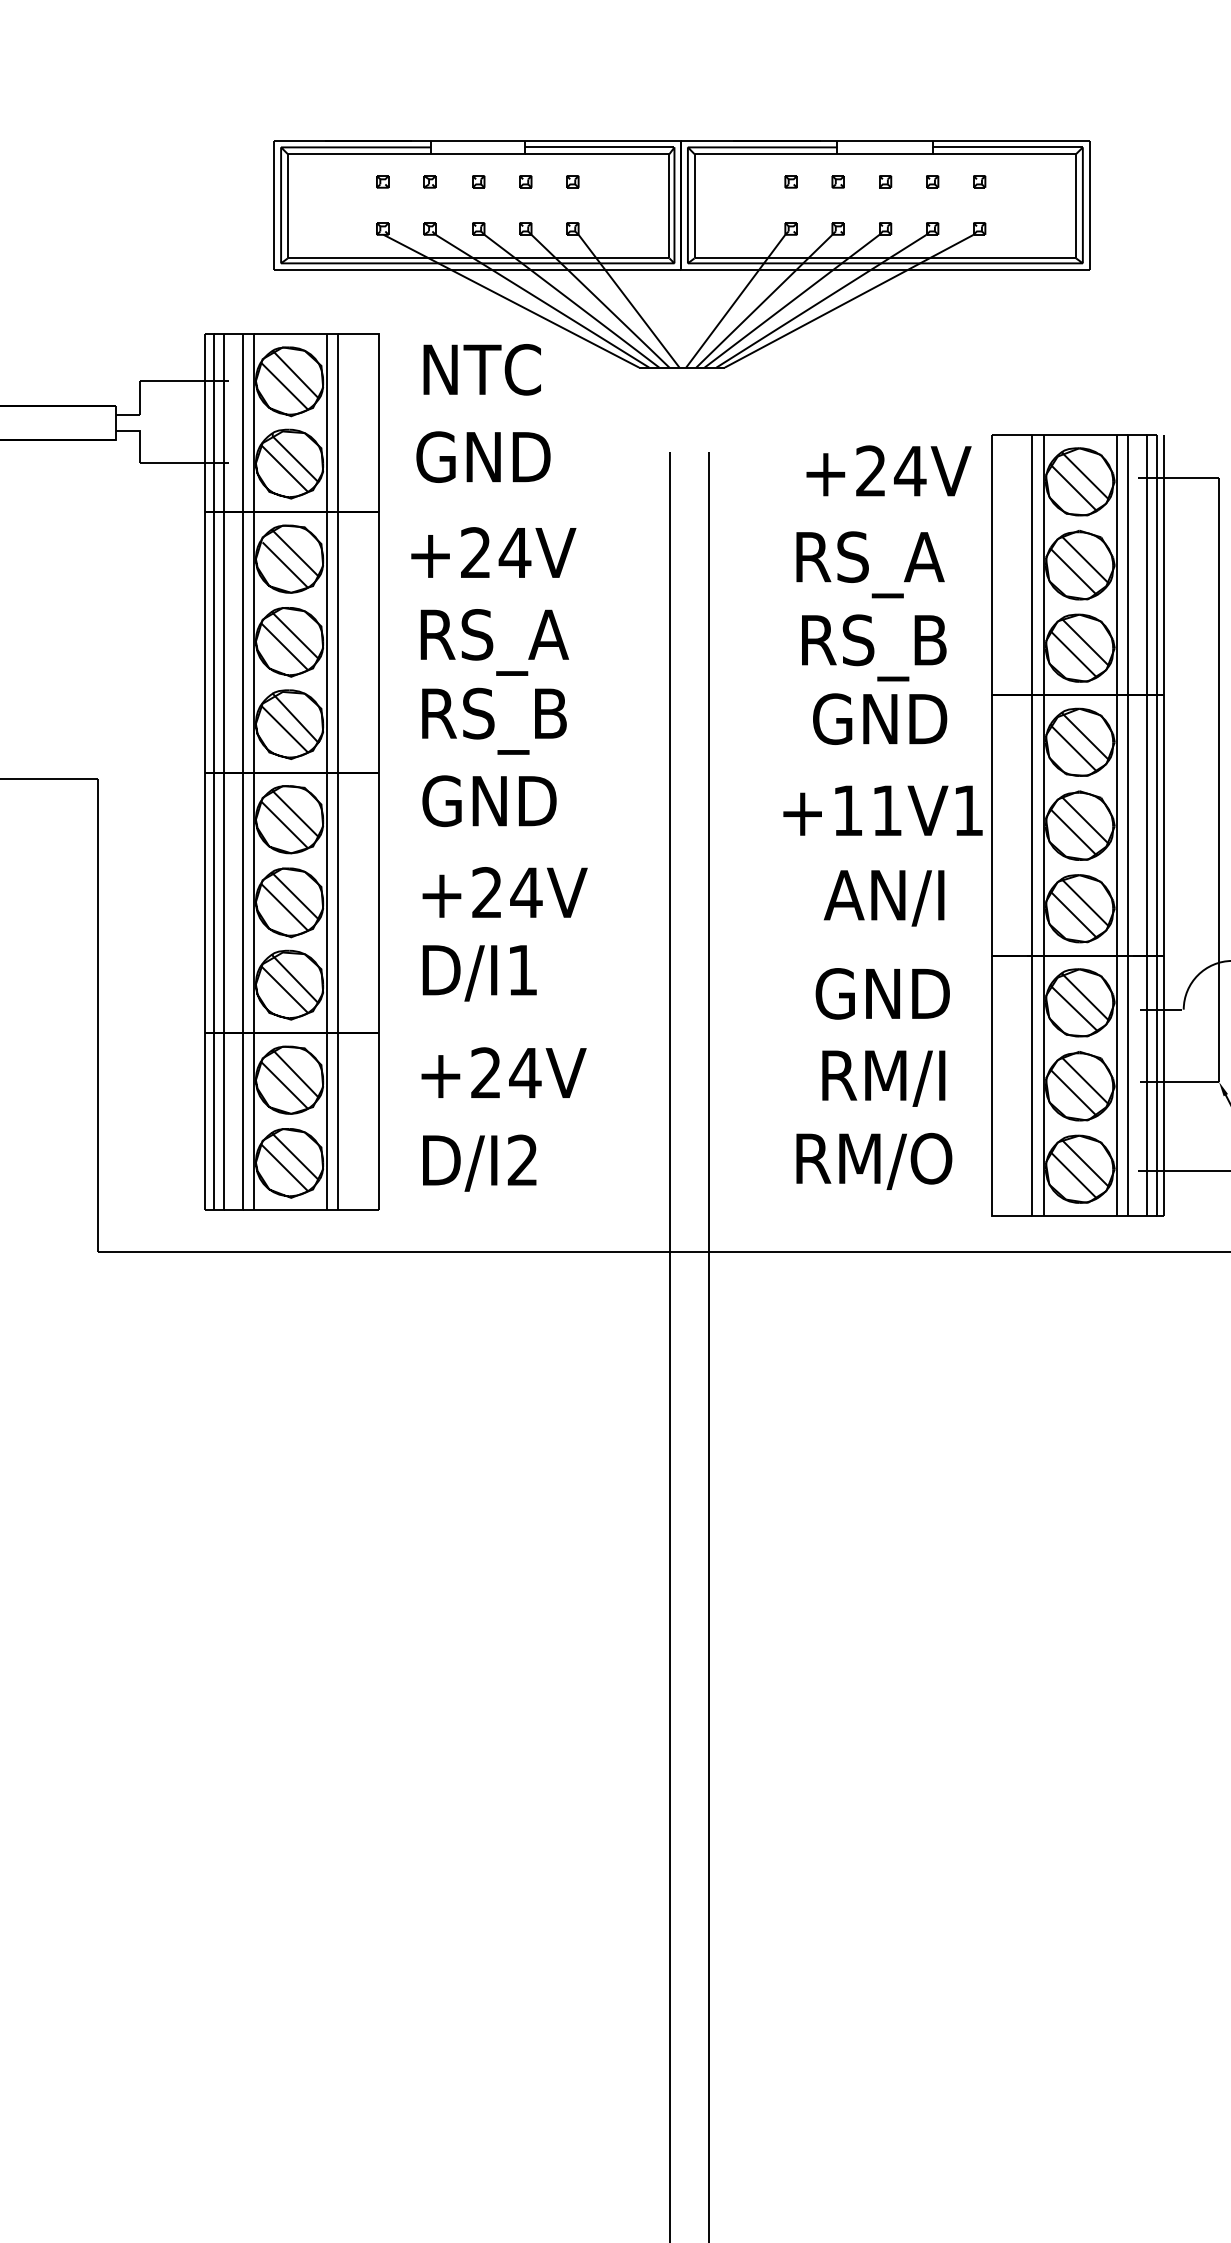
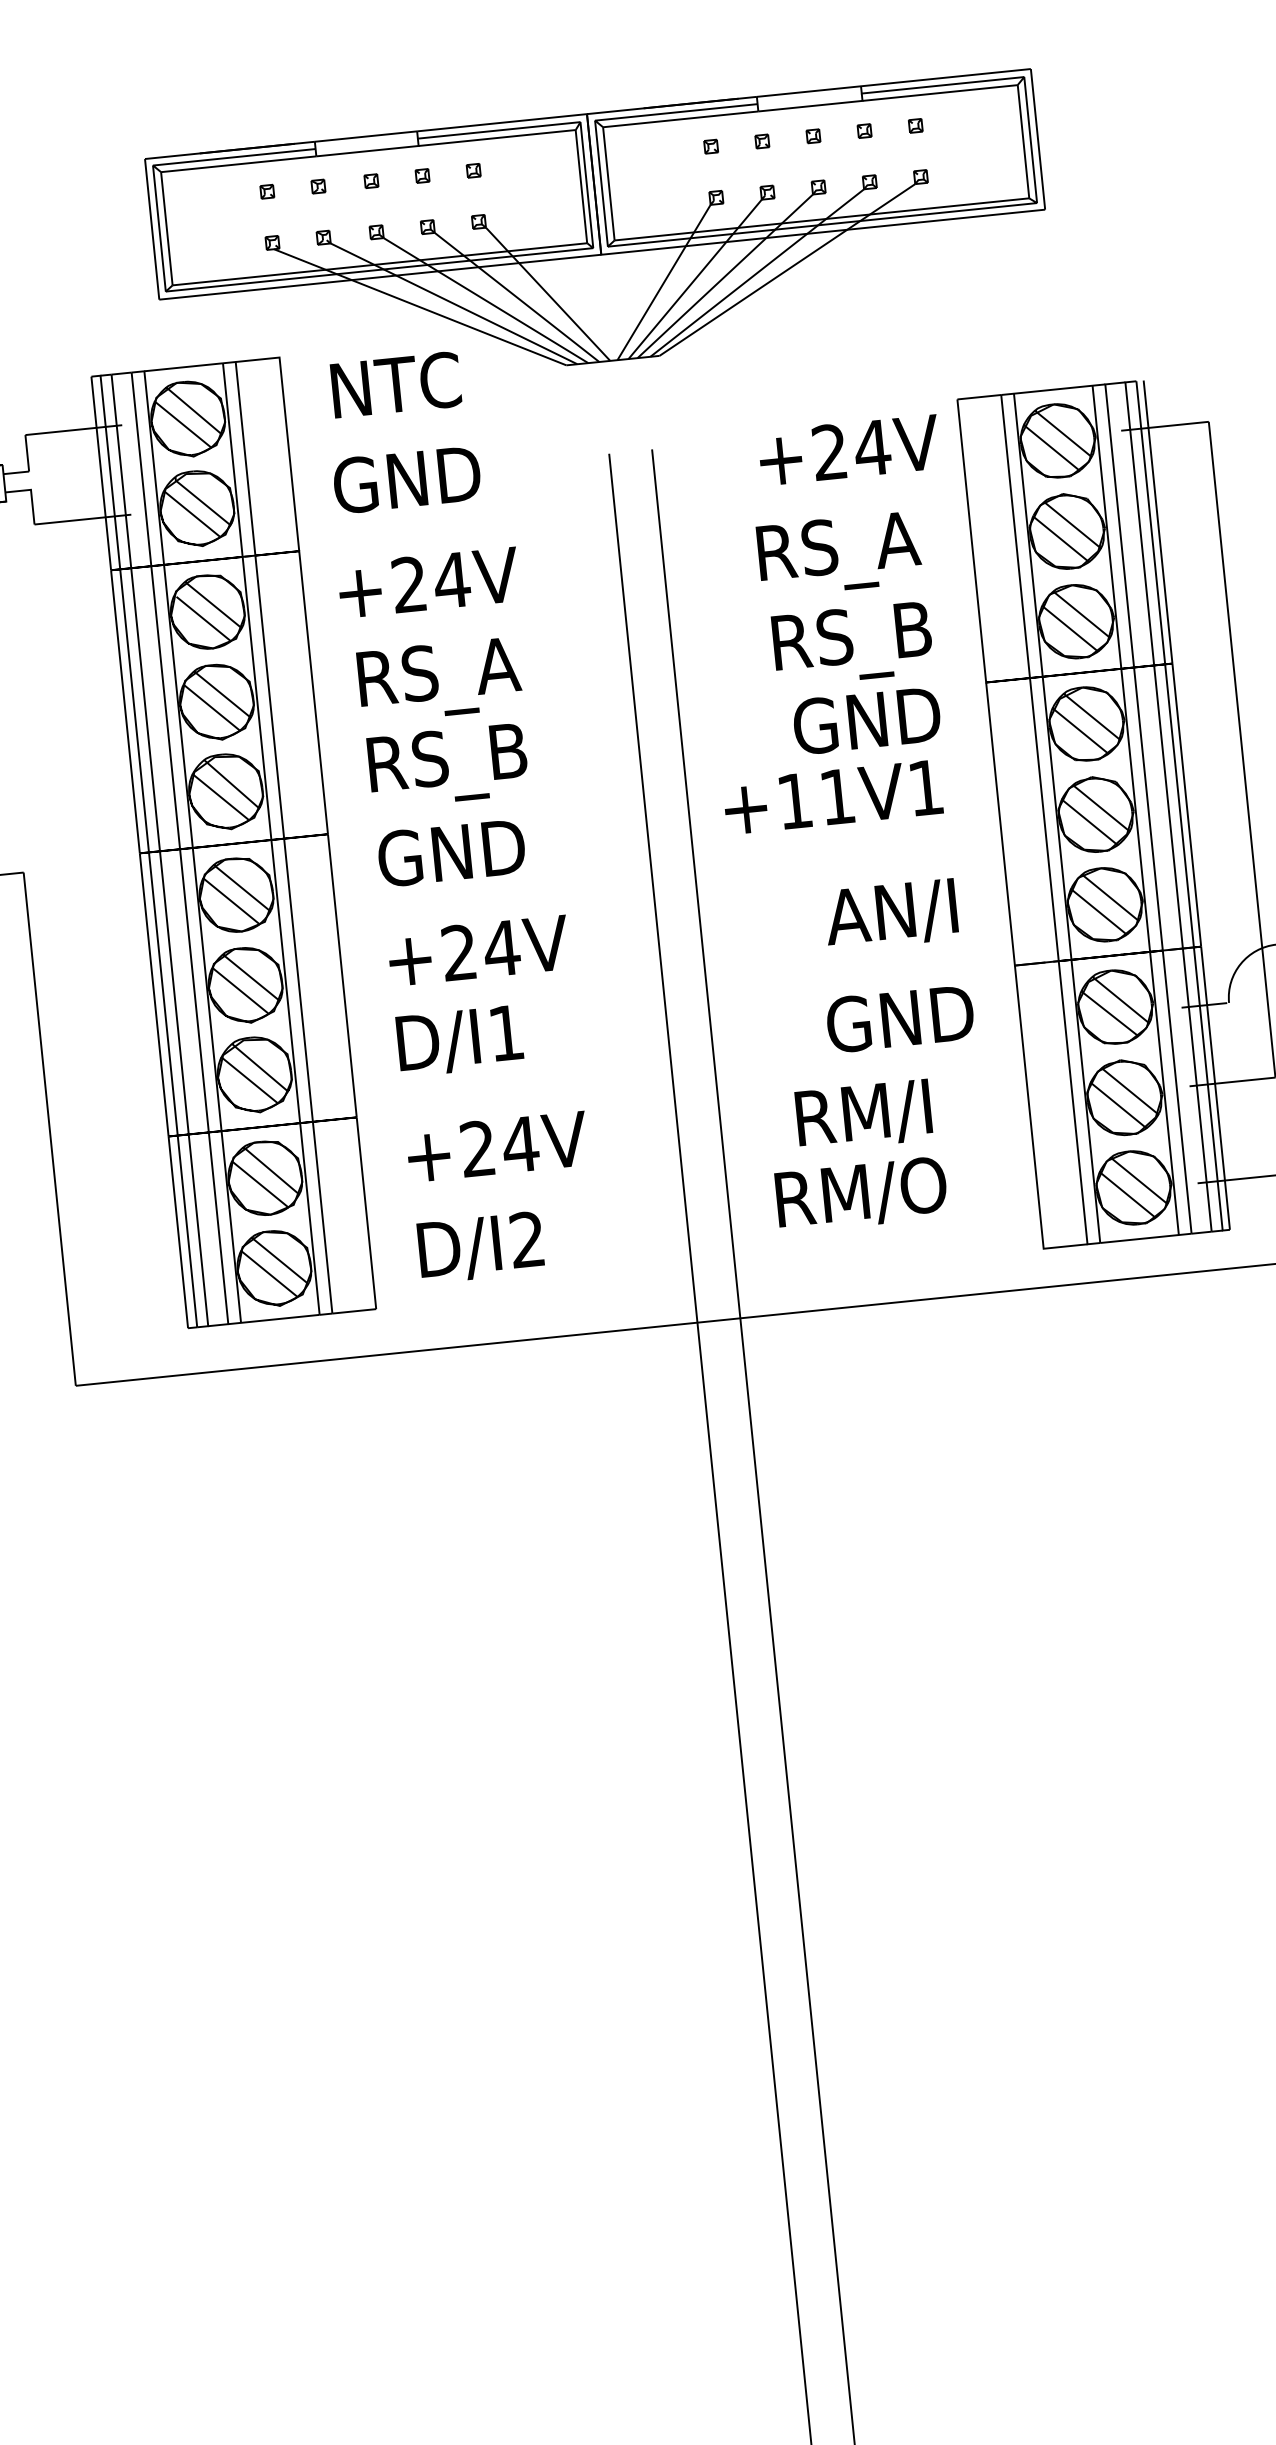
text: (882, 810) -> (832, 797), moved
text: (883, 1078) -> (863, 1115), moved
text: (874, 1160) -> (861, 1193), moved

